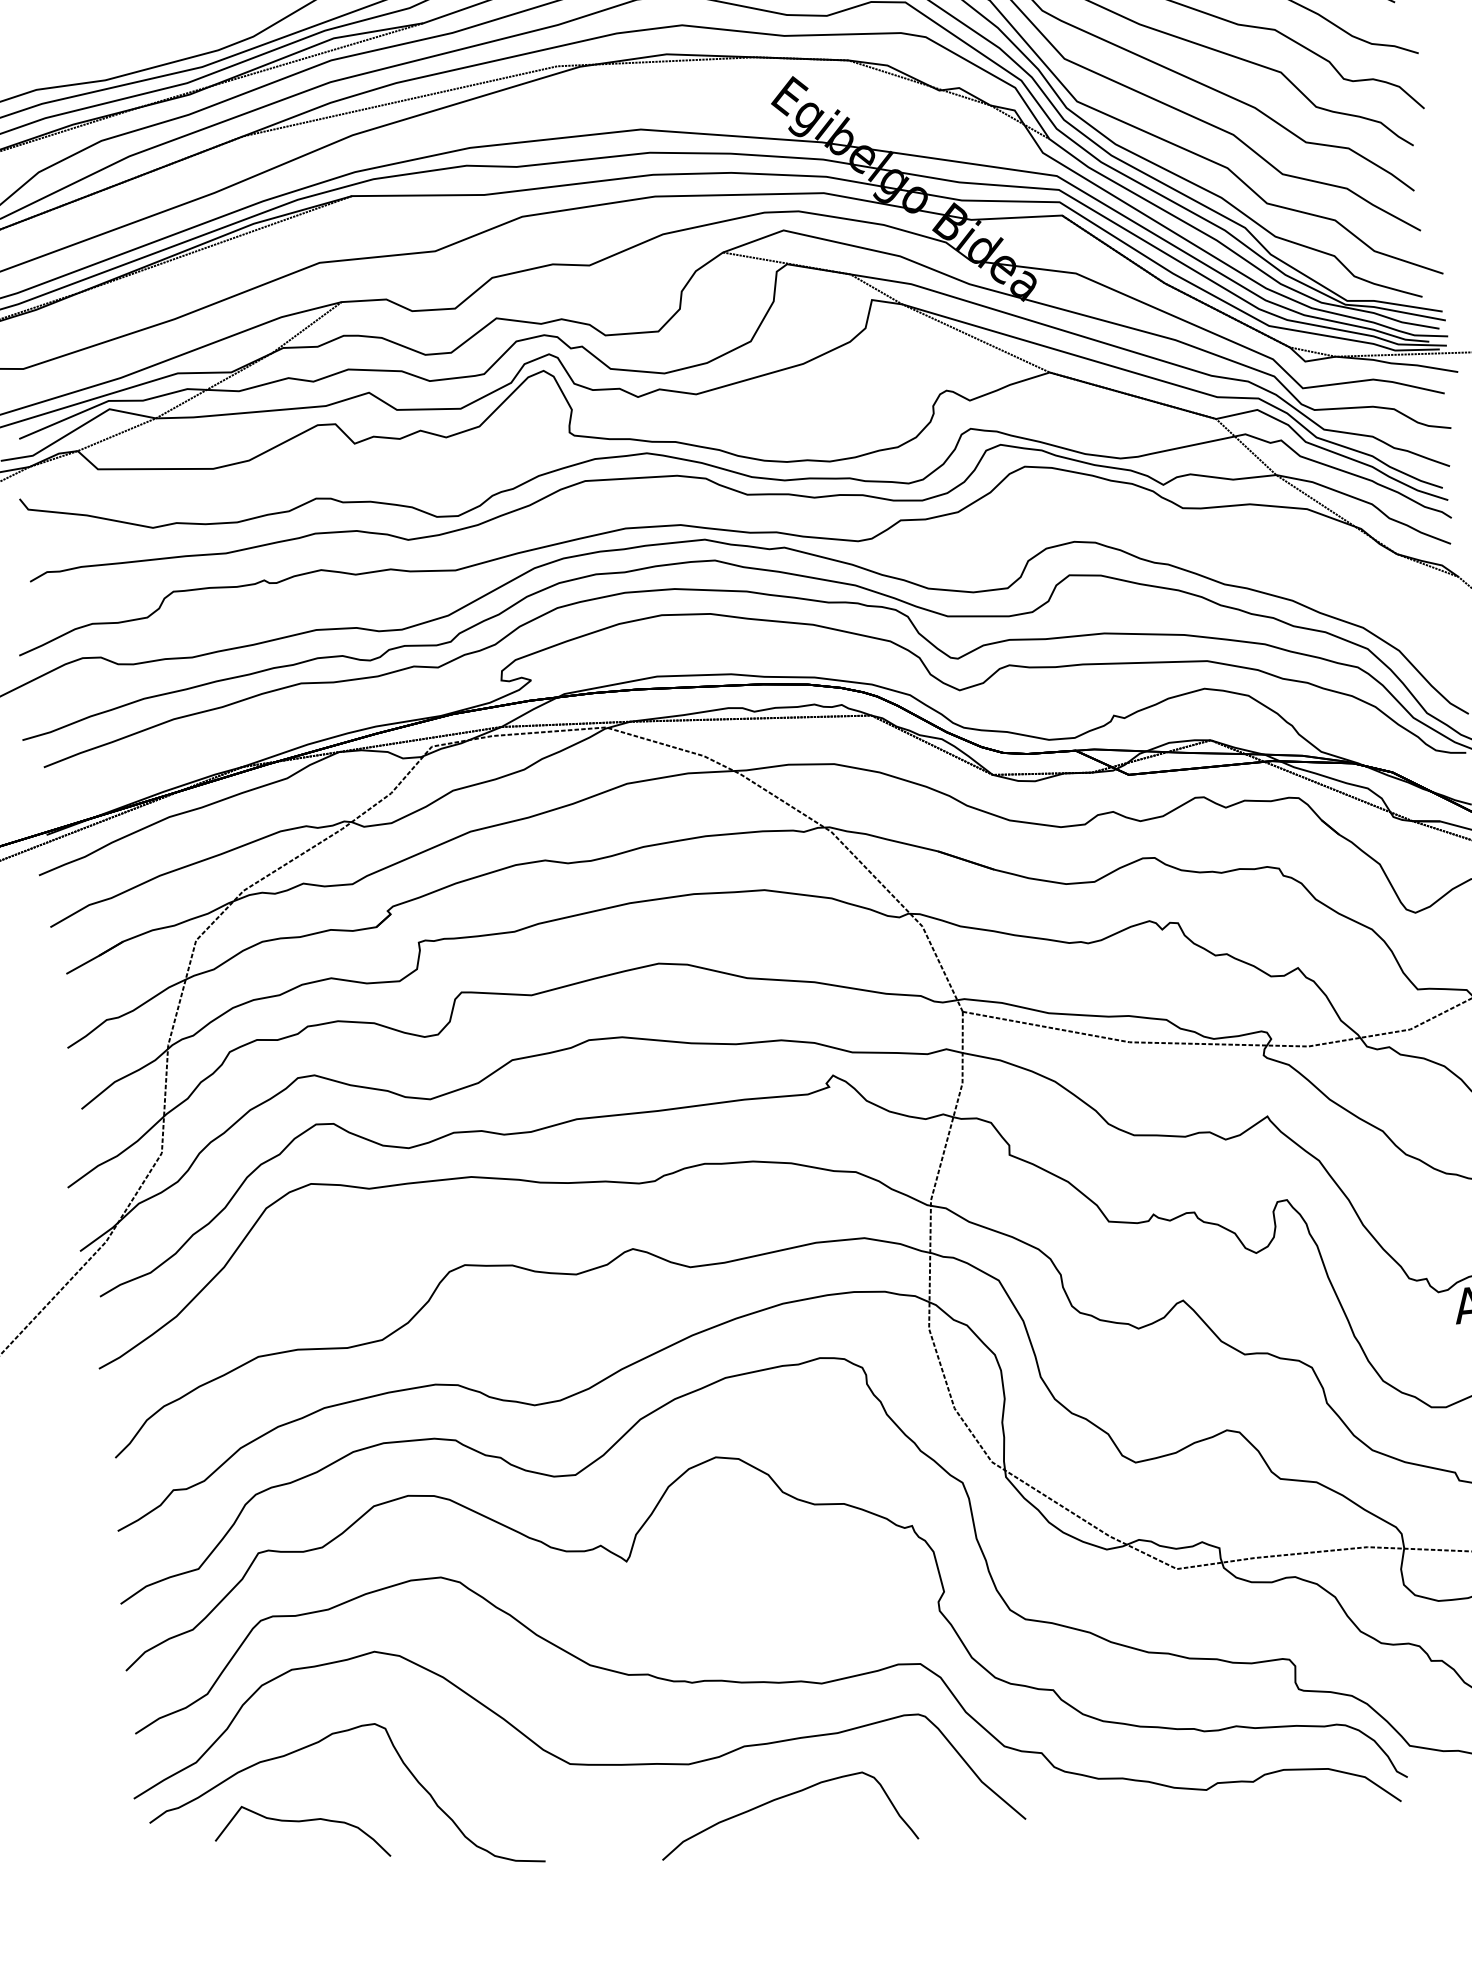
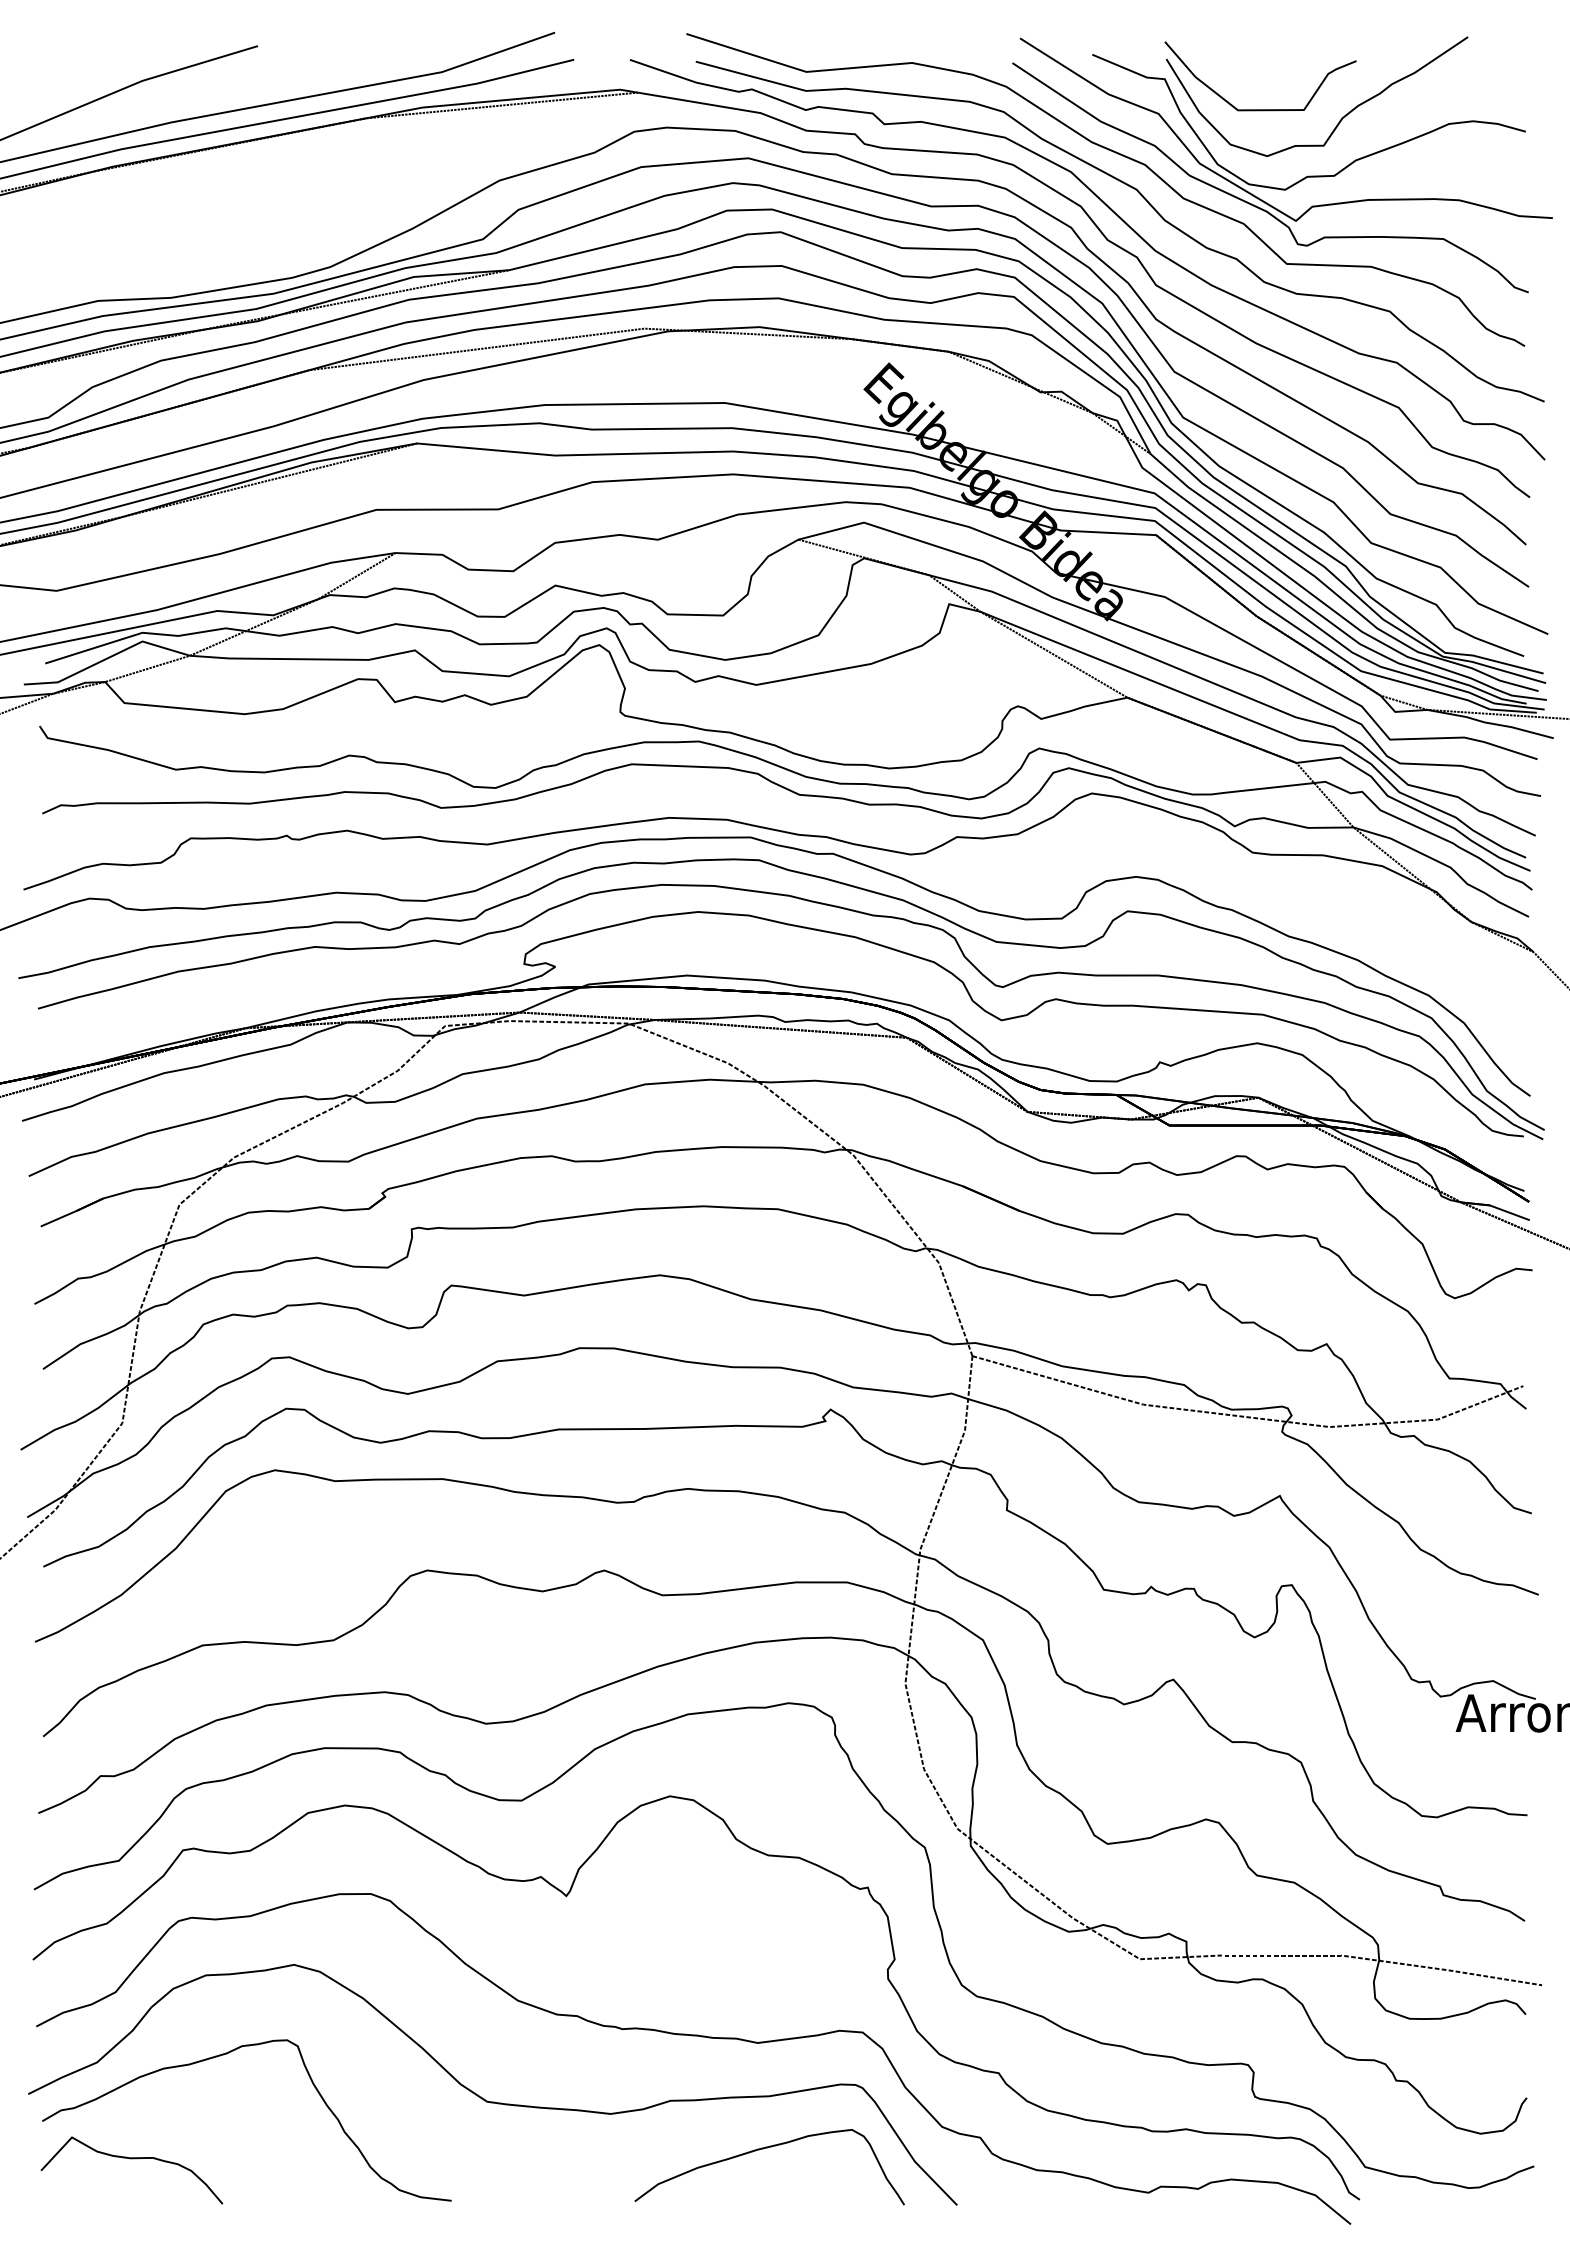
curve: (779, 1799) -> (763, 2149), moved
curve: (300, 1822) -> (131, 2159), moved

